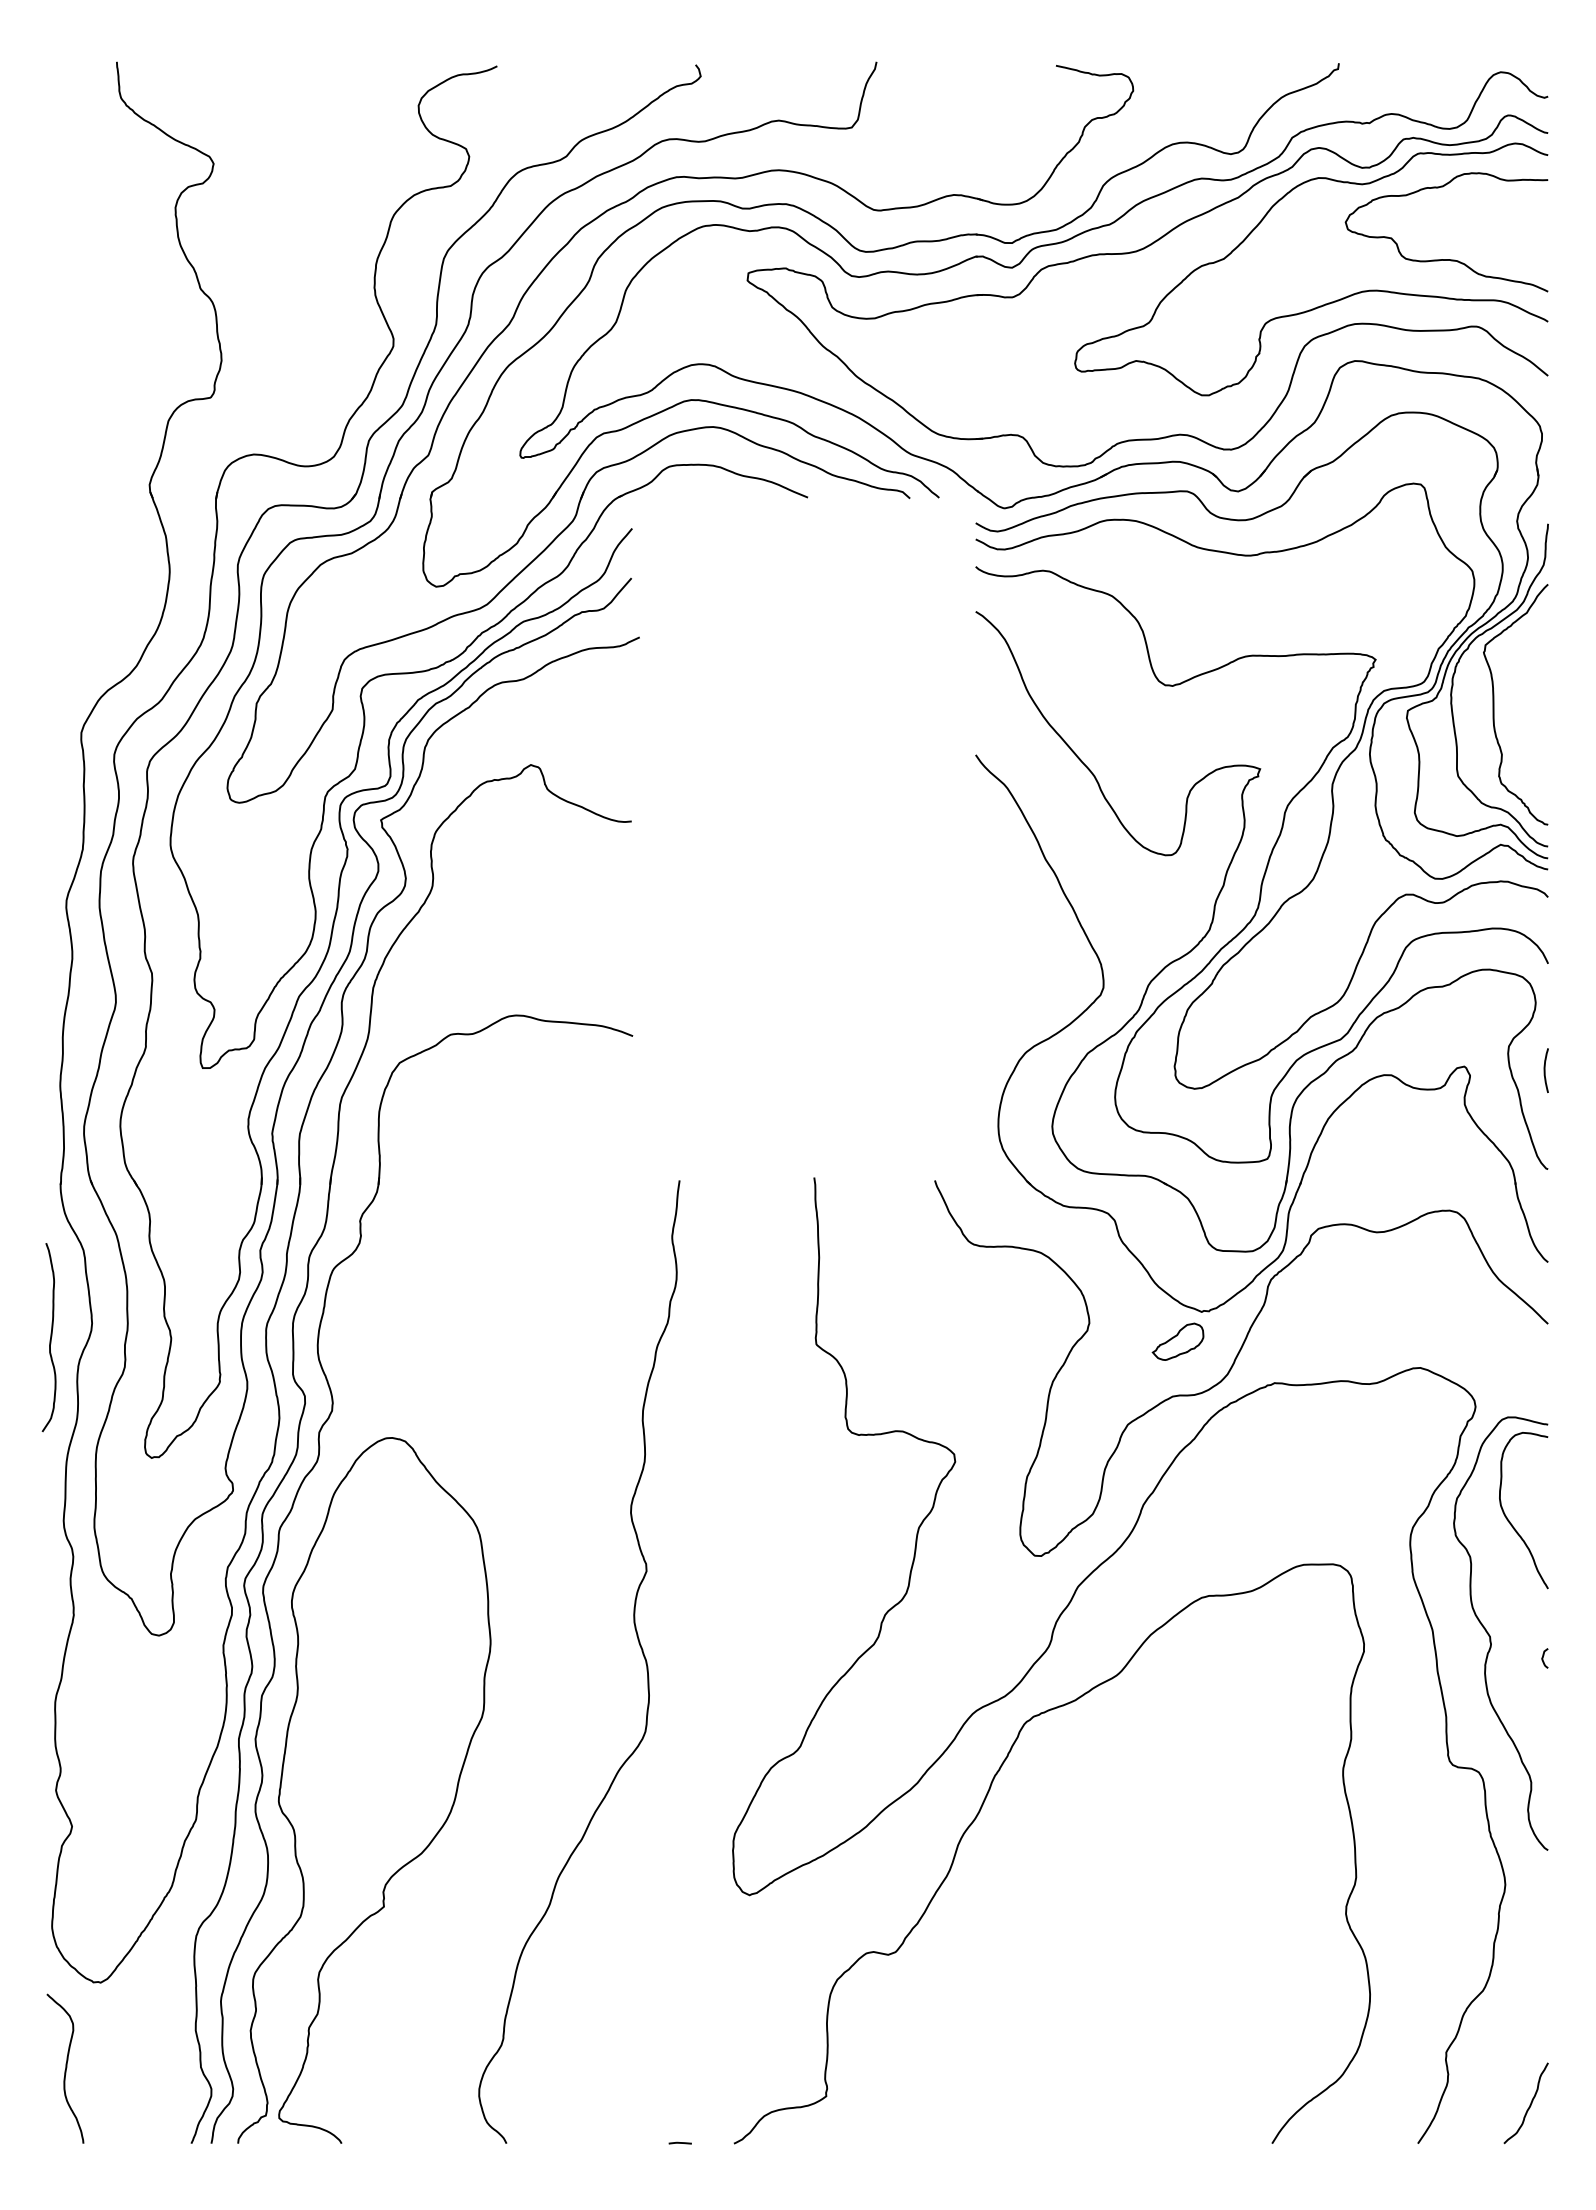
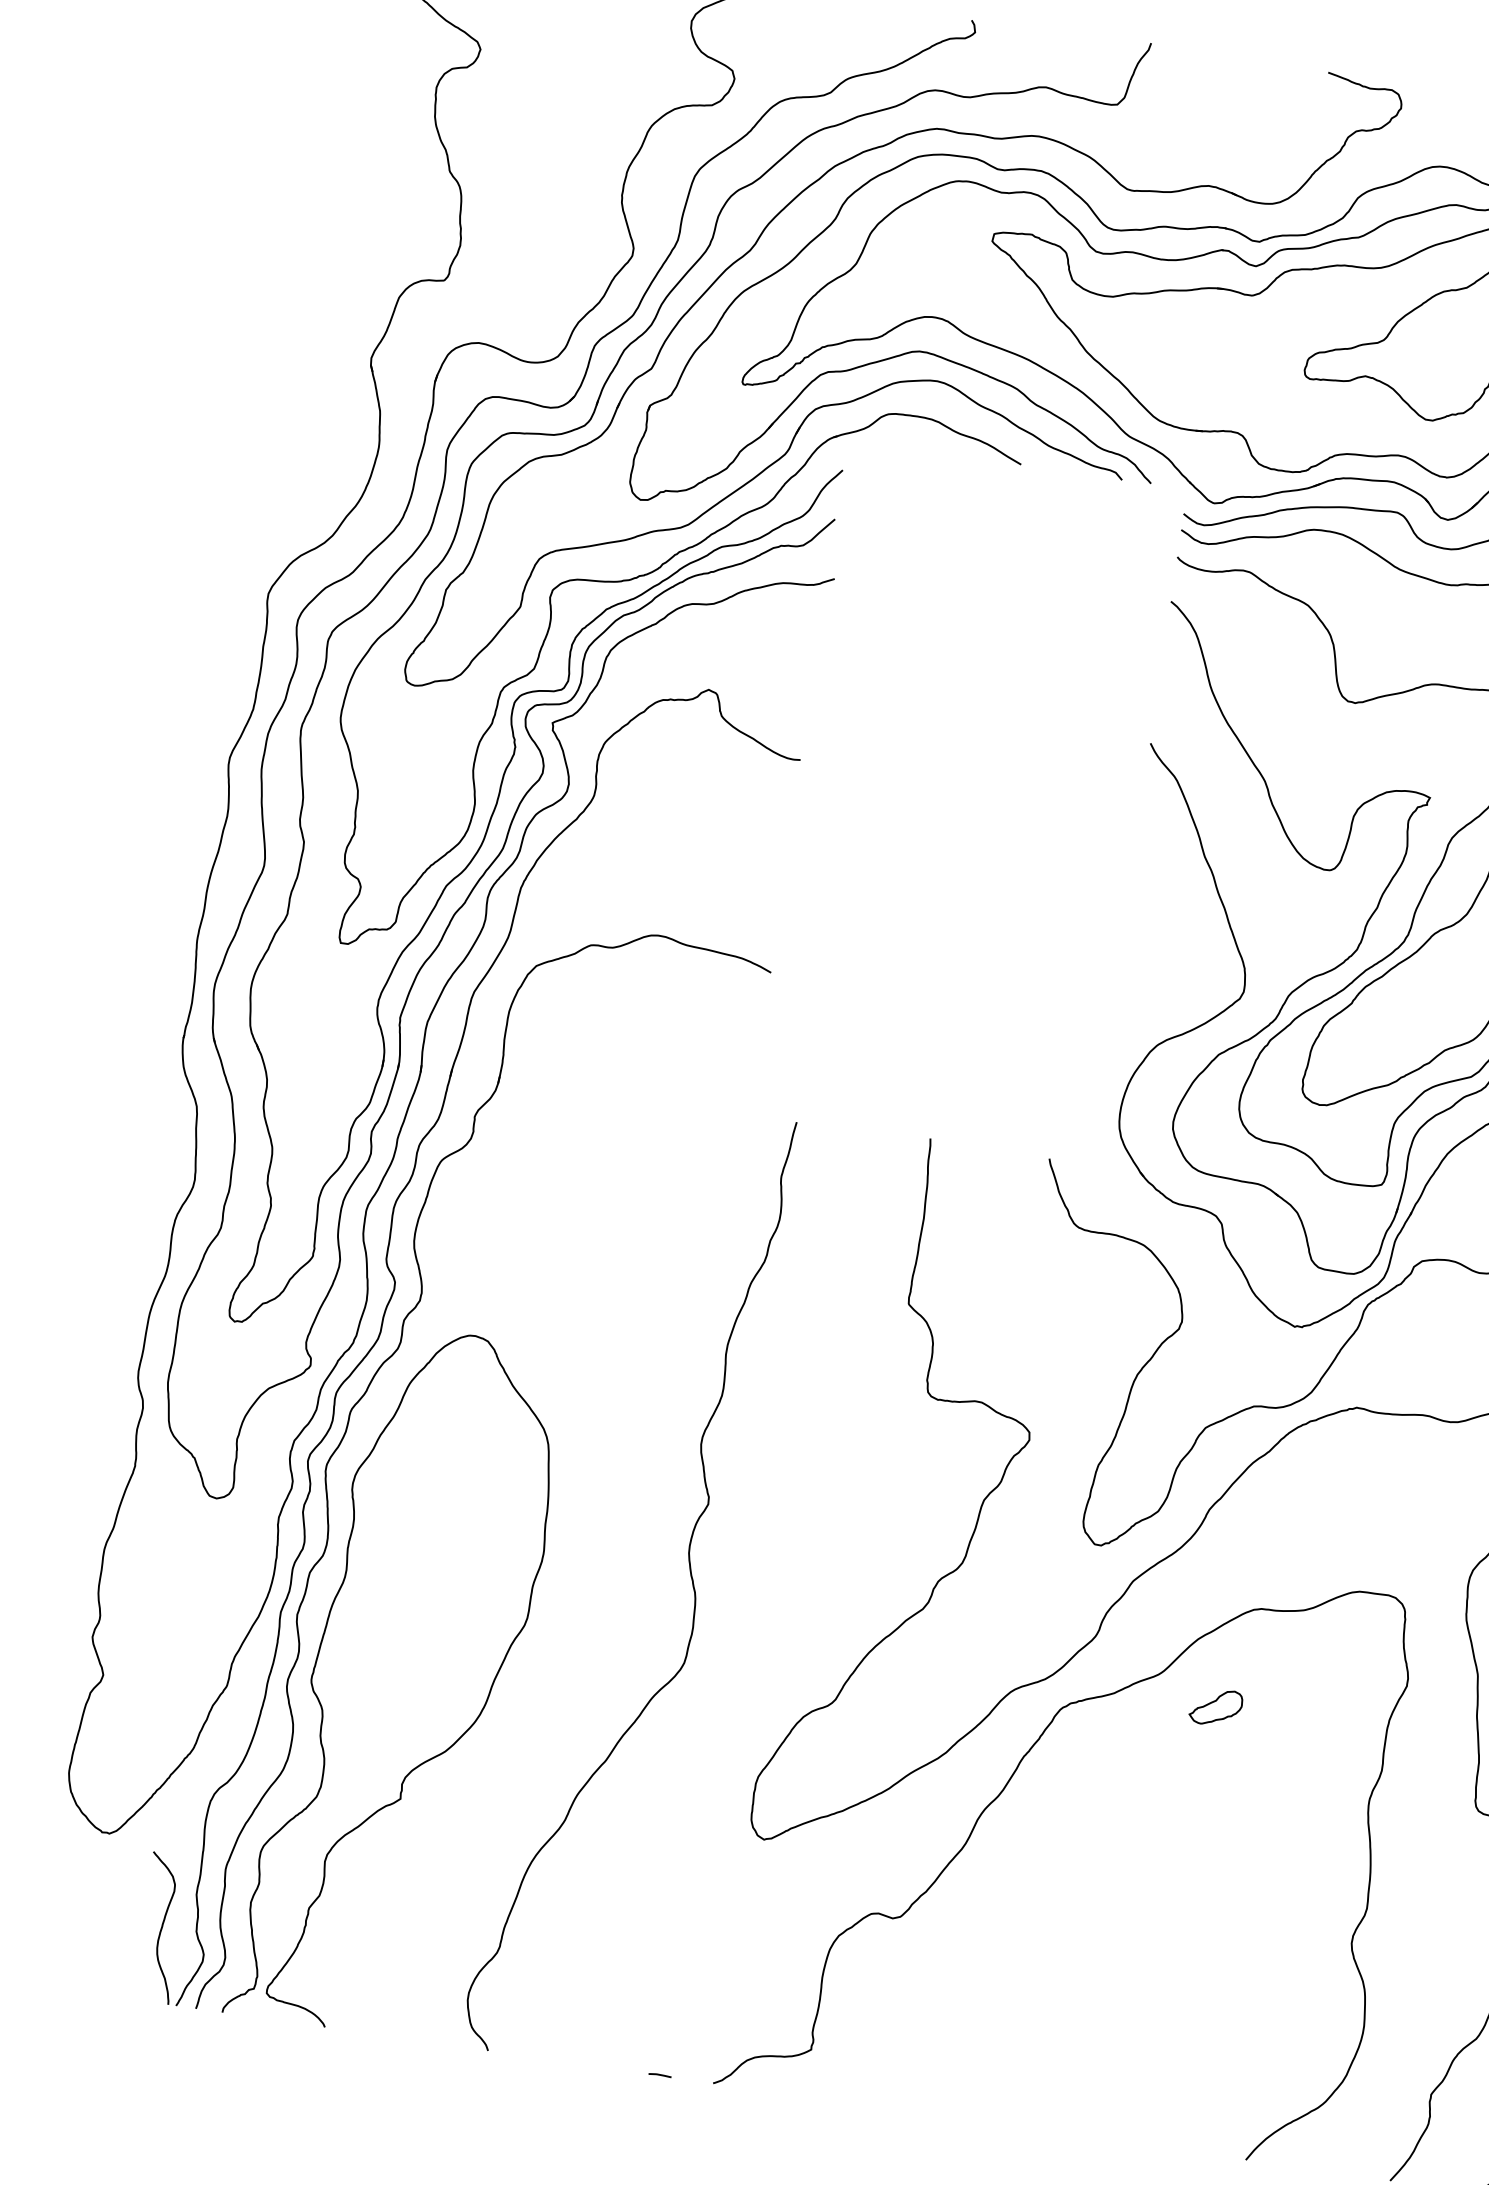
curve: (50, 1337) -> (151, 1187), removed
part: (1177, 1341) -> (1215, 1706), moved
curve: (65, 2068) -> (161, 1927), moved

